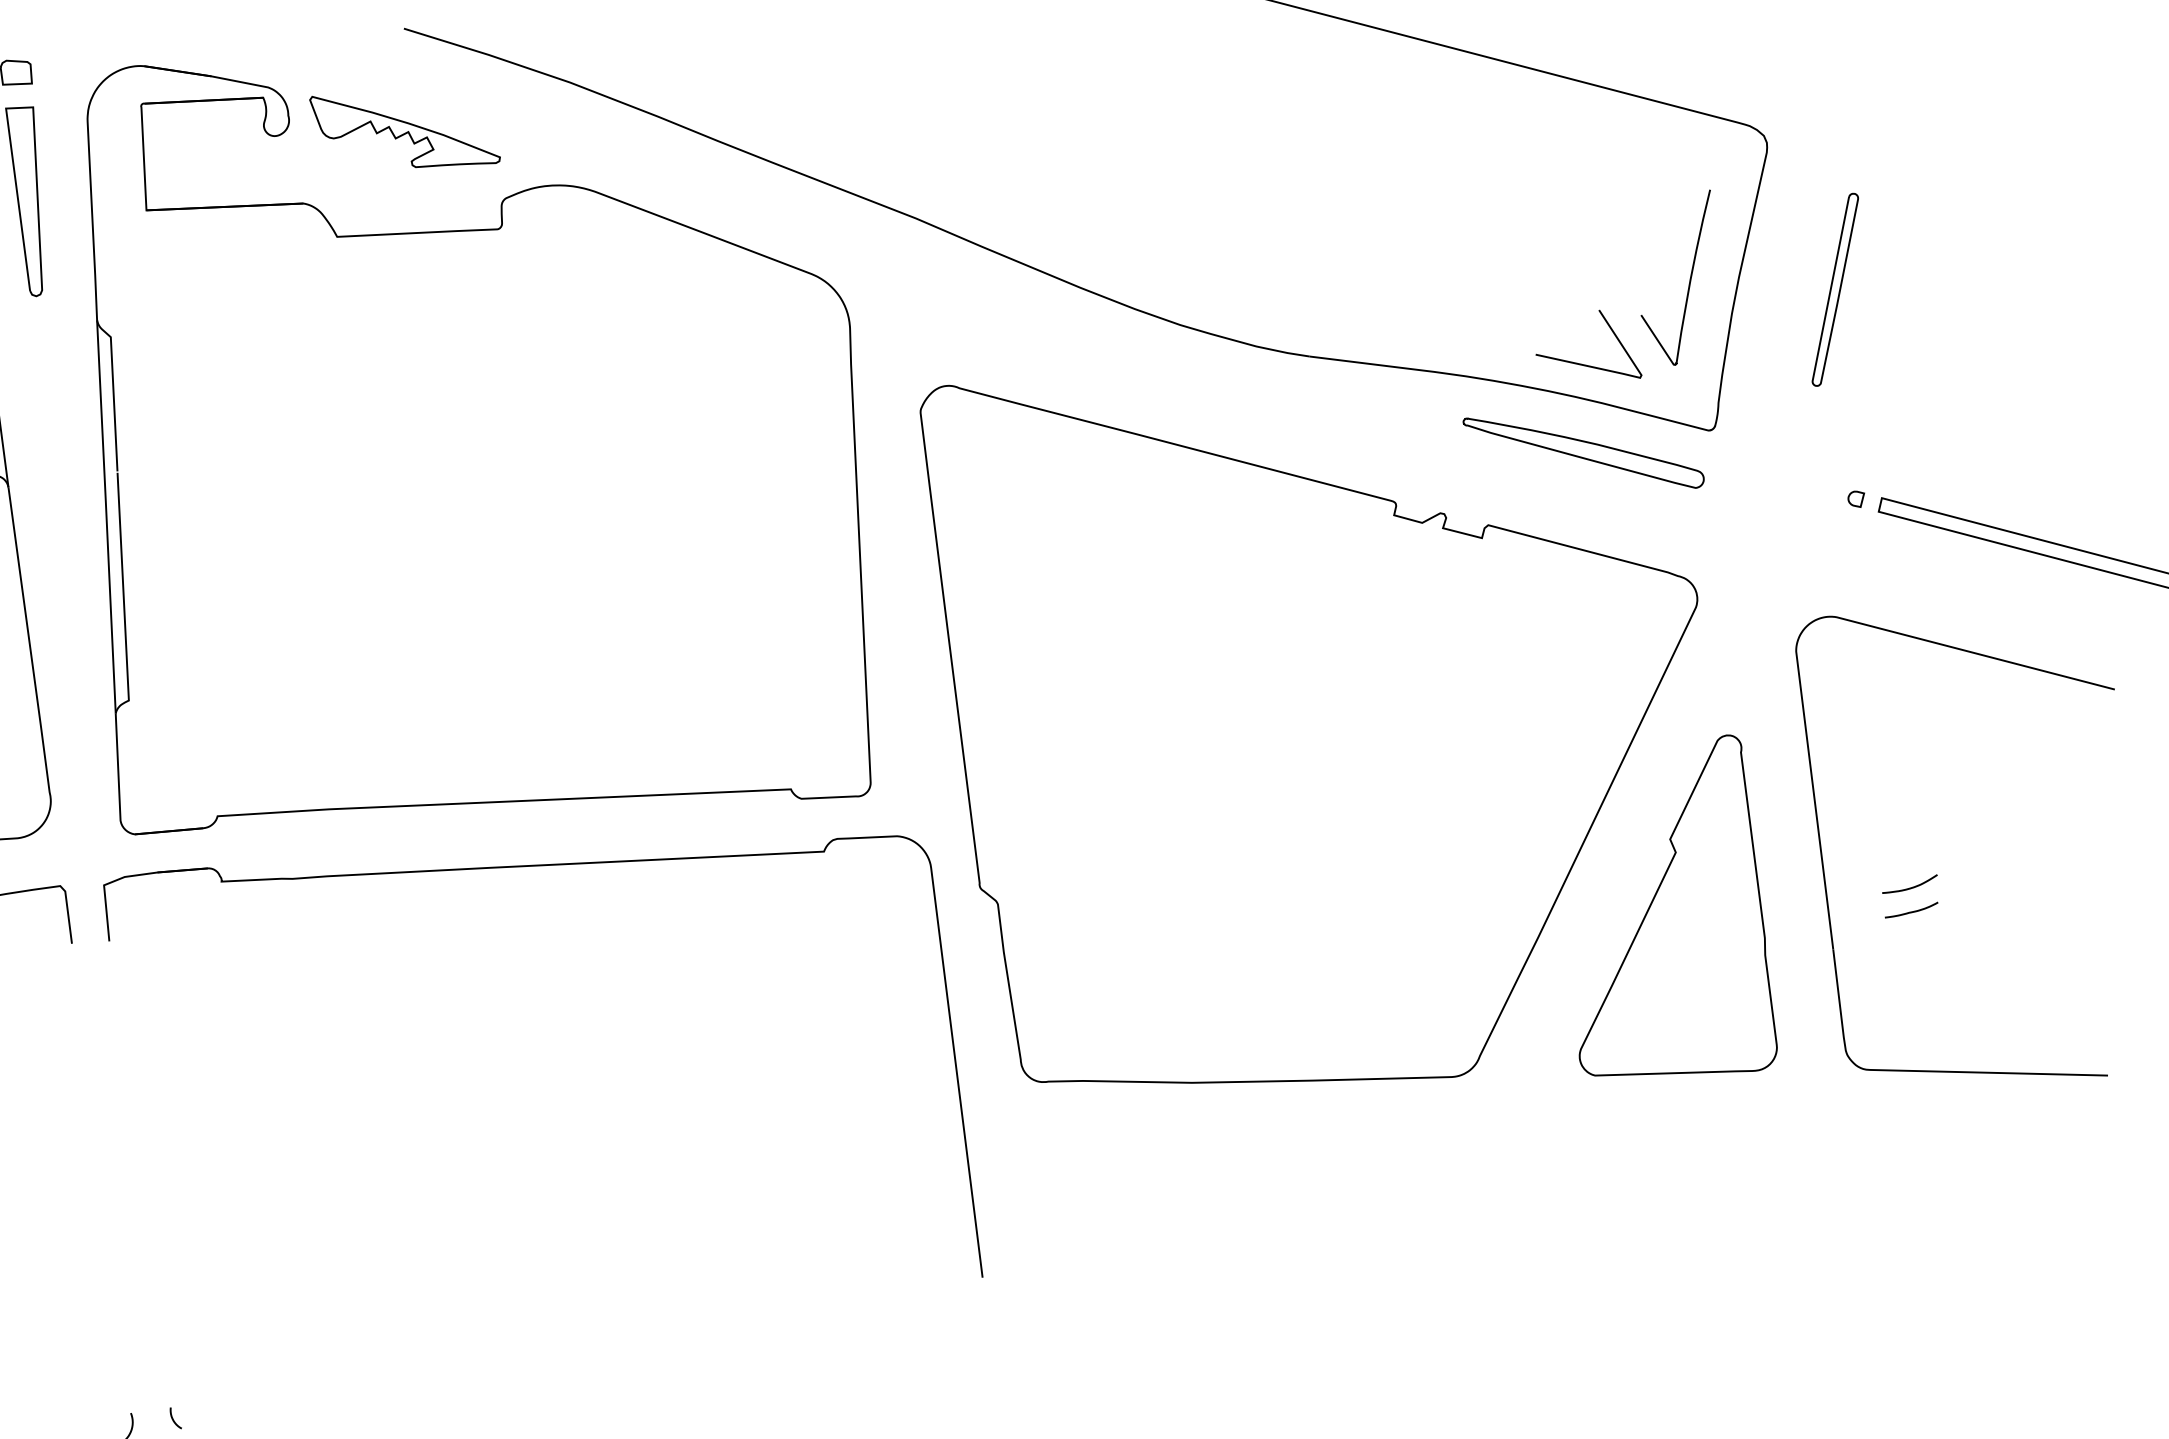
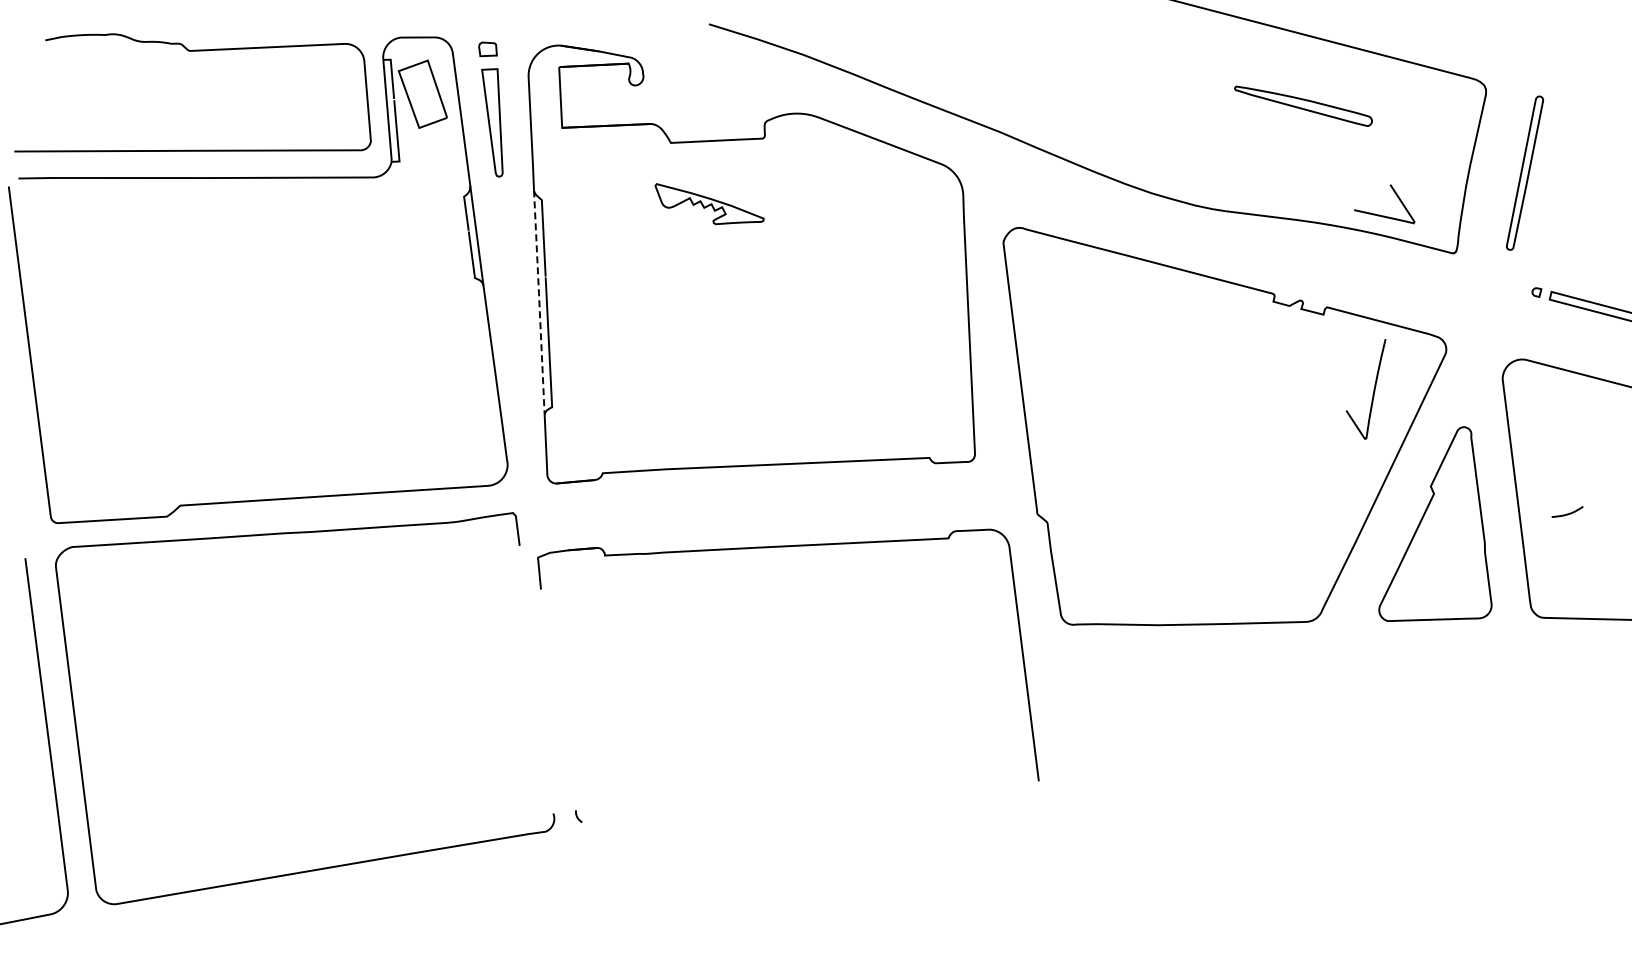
part: (404, 132) -> (709, 204), moved
curve: (1688, 278) -> (1373, 389), moved
part: (1834, 288) -> (1524, 172), size x1.4
part: (1583, 451) -> (1303, 105), moved
line: (106, 516) -> (539, 302), solid -> dashed
part: (543, 867) -> (788, 547), moved
curve: (1913, 909) -> (1569, 526), removed

